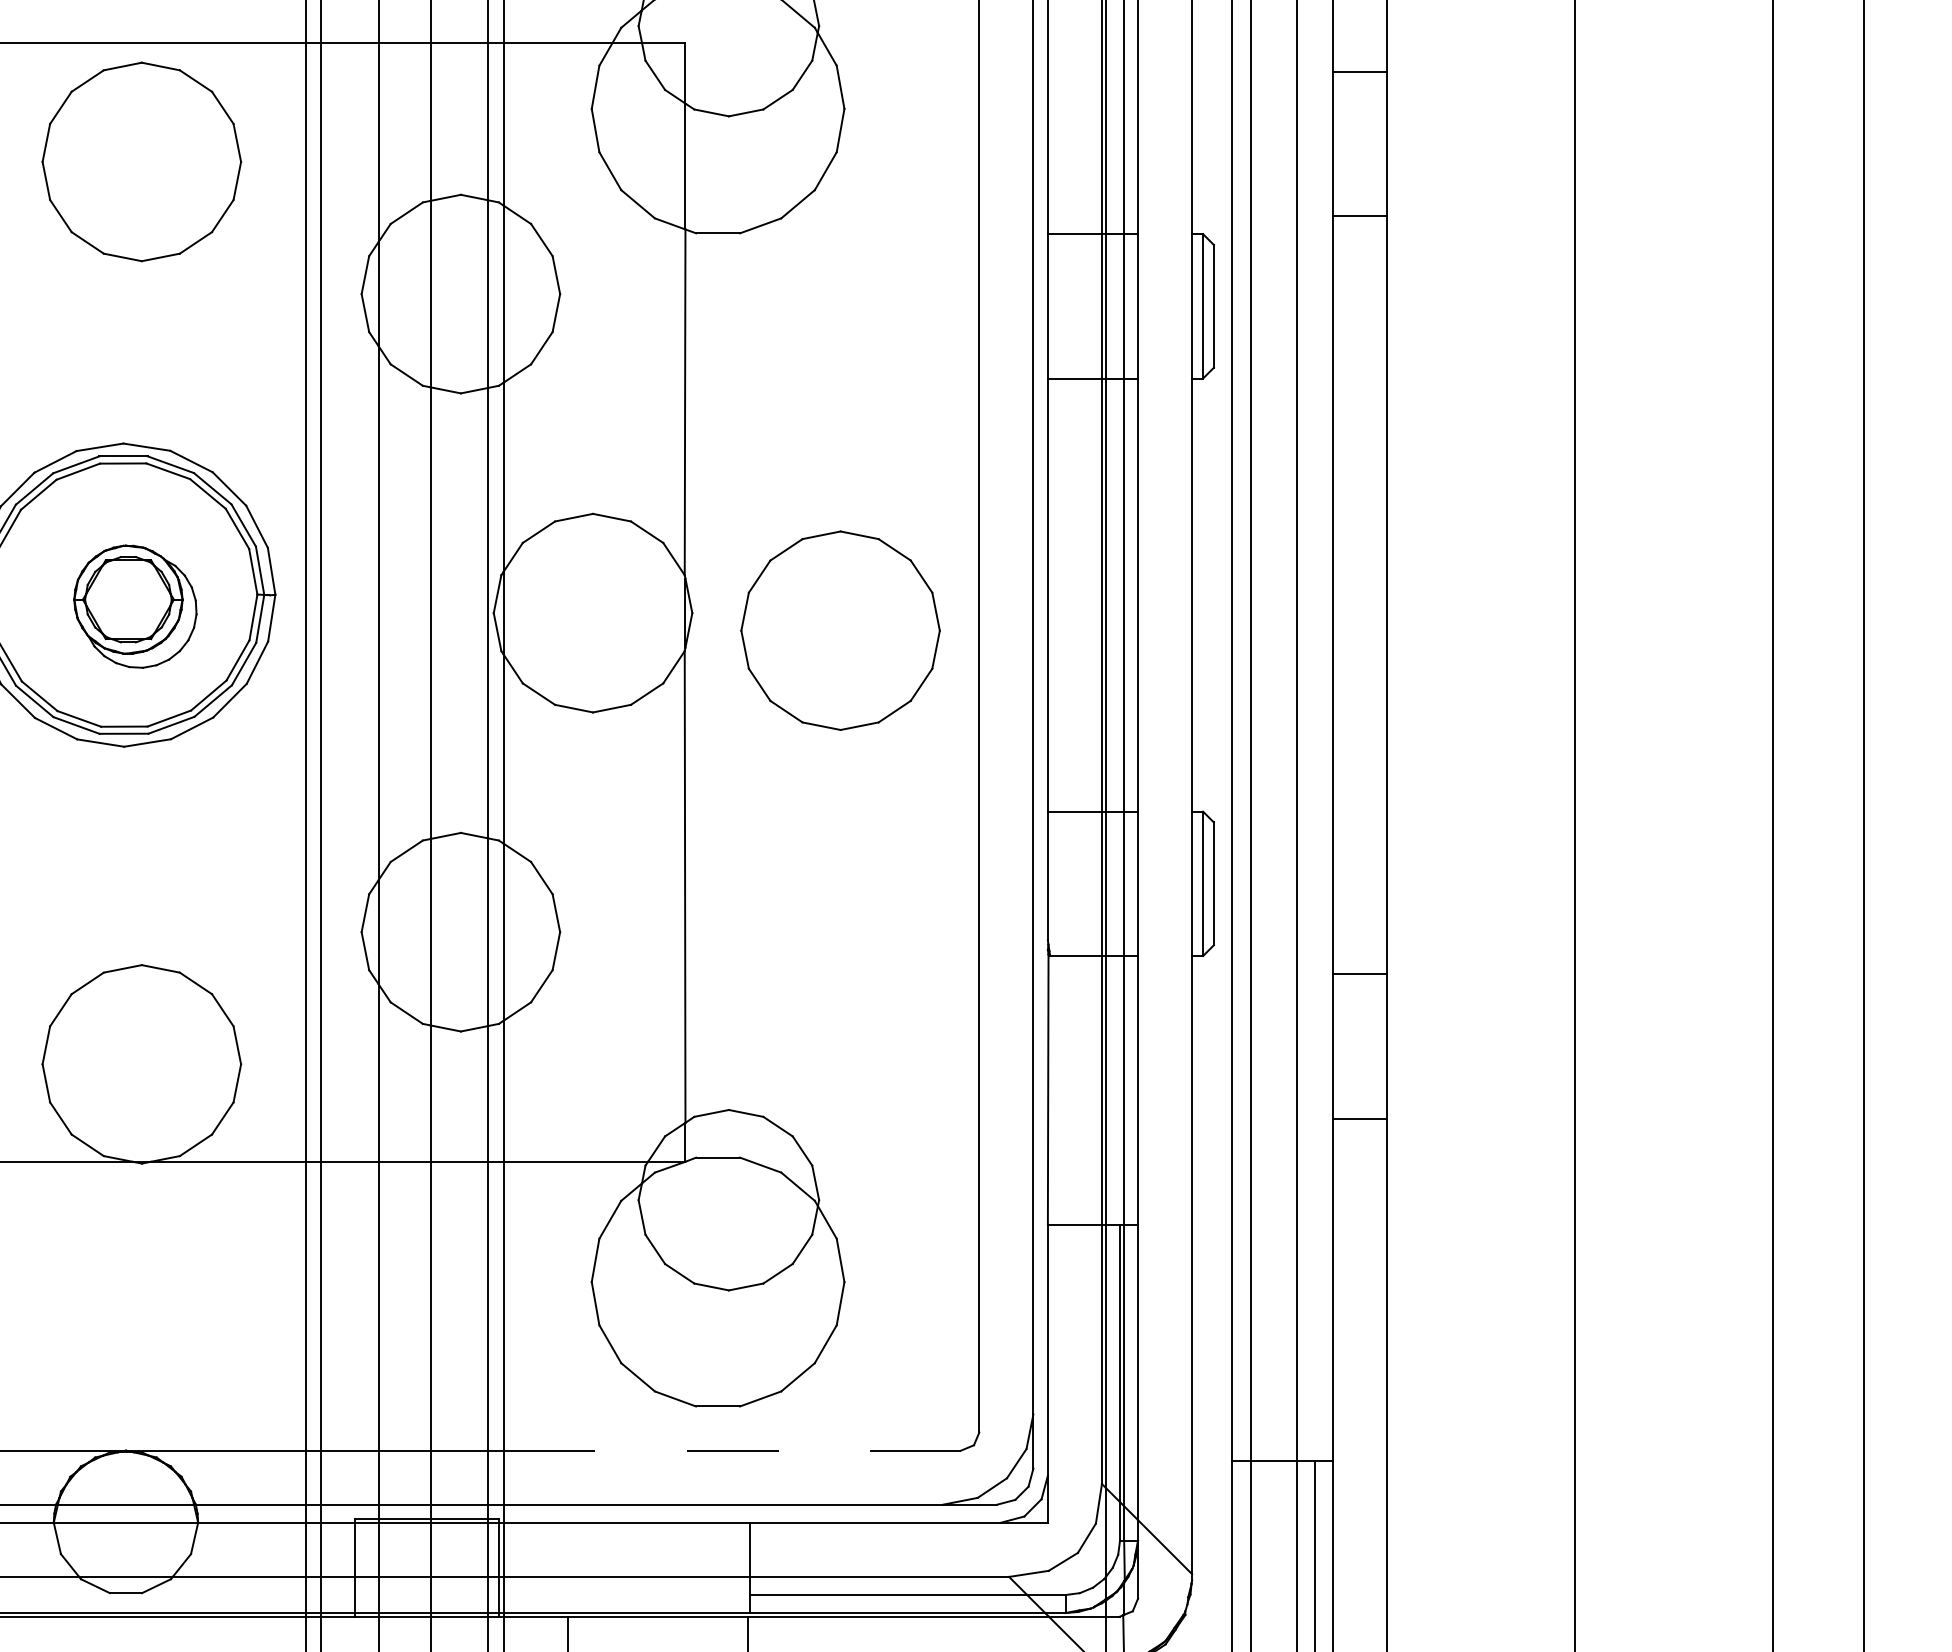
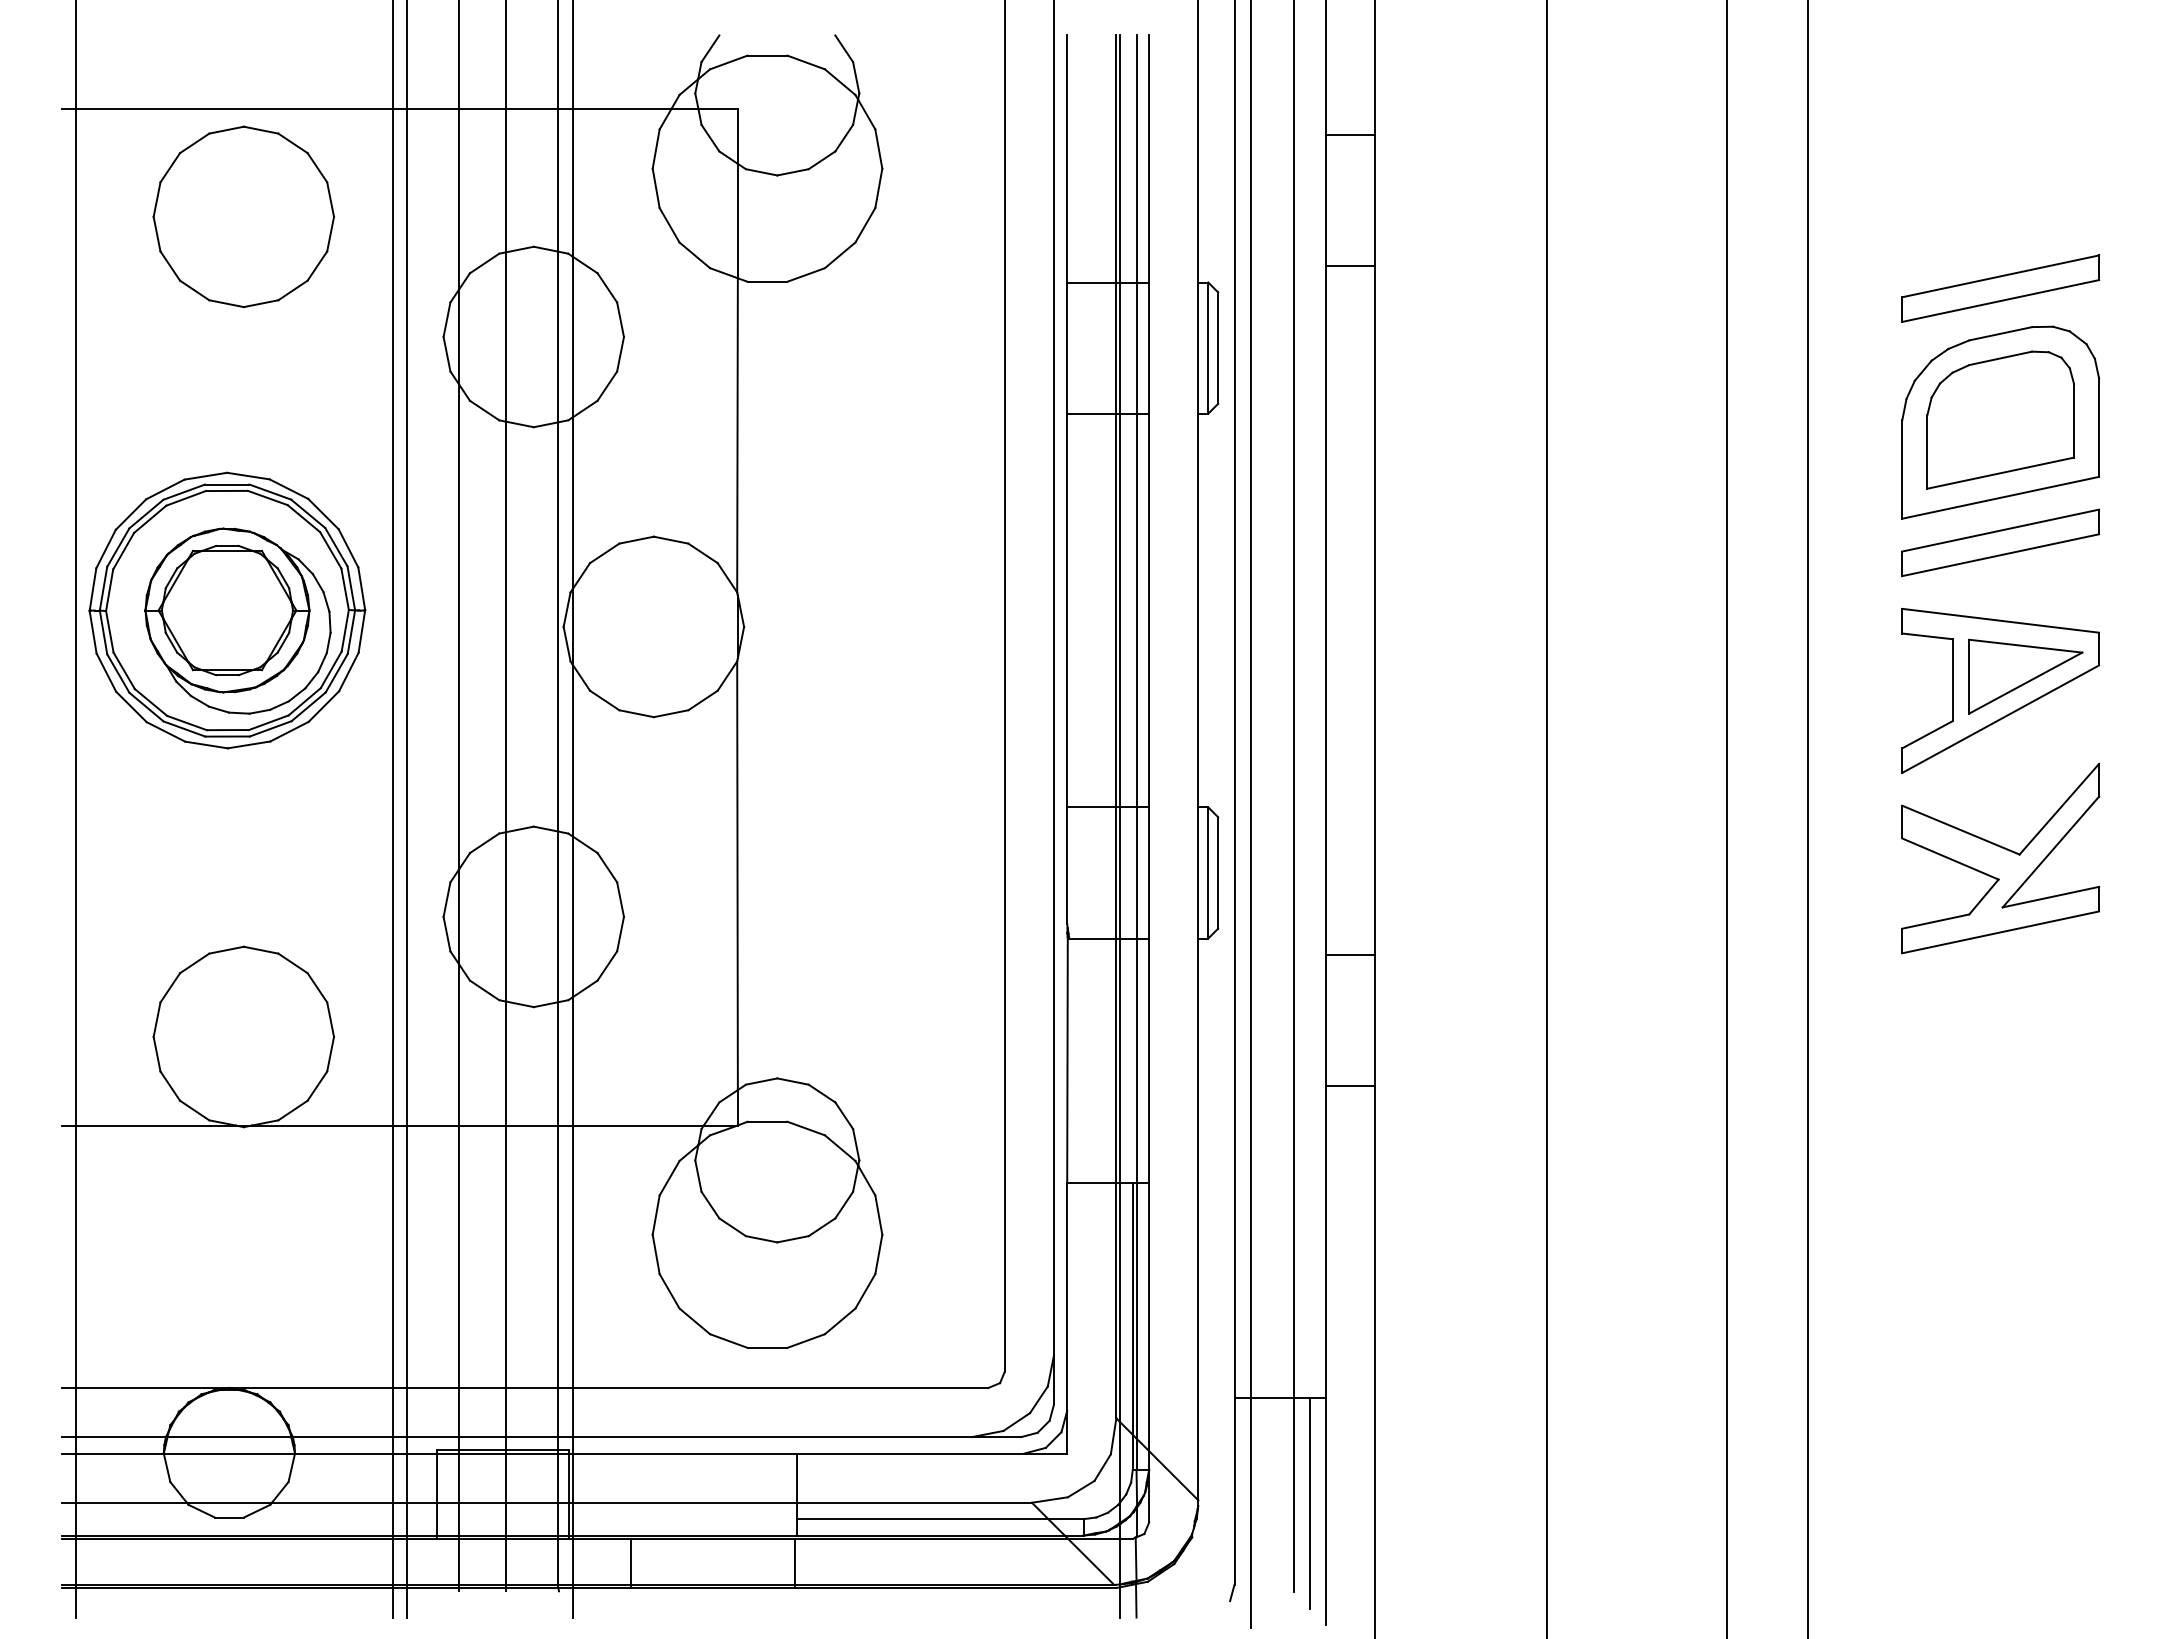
part: (134, 606) -> (237, 620), size x1.67
part: (840, 630) -> (878, 642), removed
line: (732, 1450) -> (780, 1387), dashed -> solid

